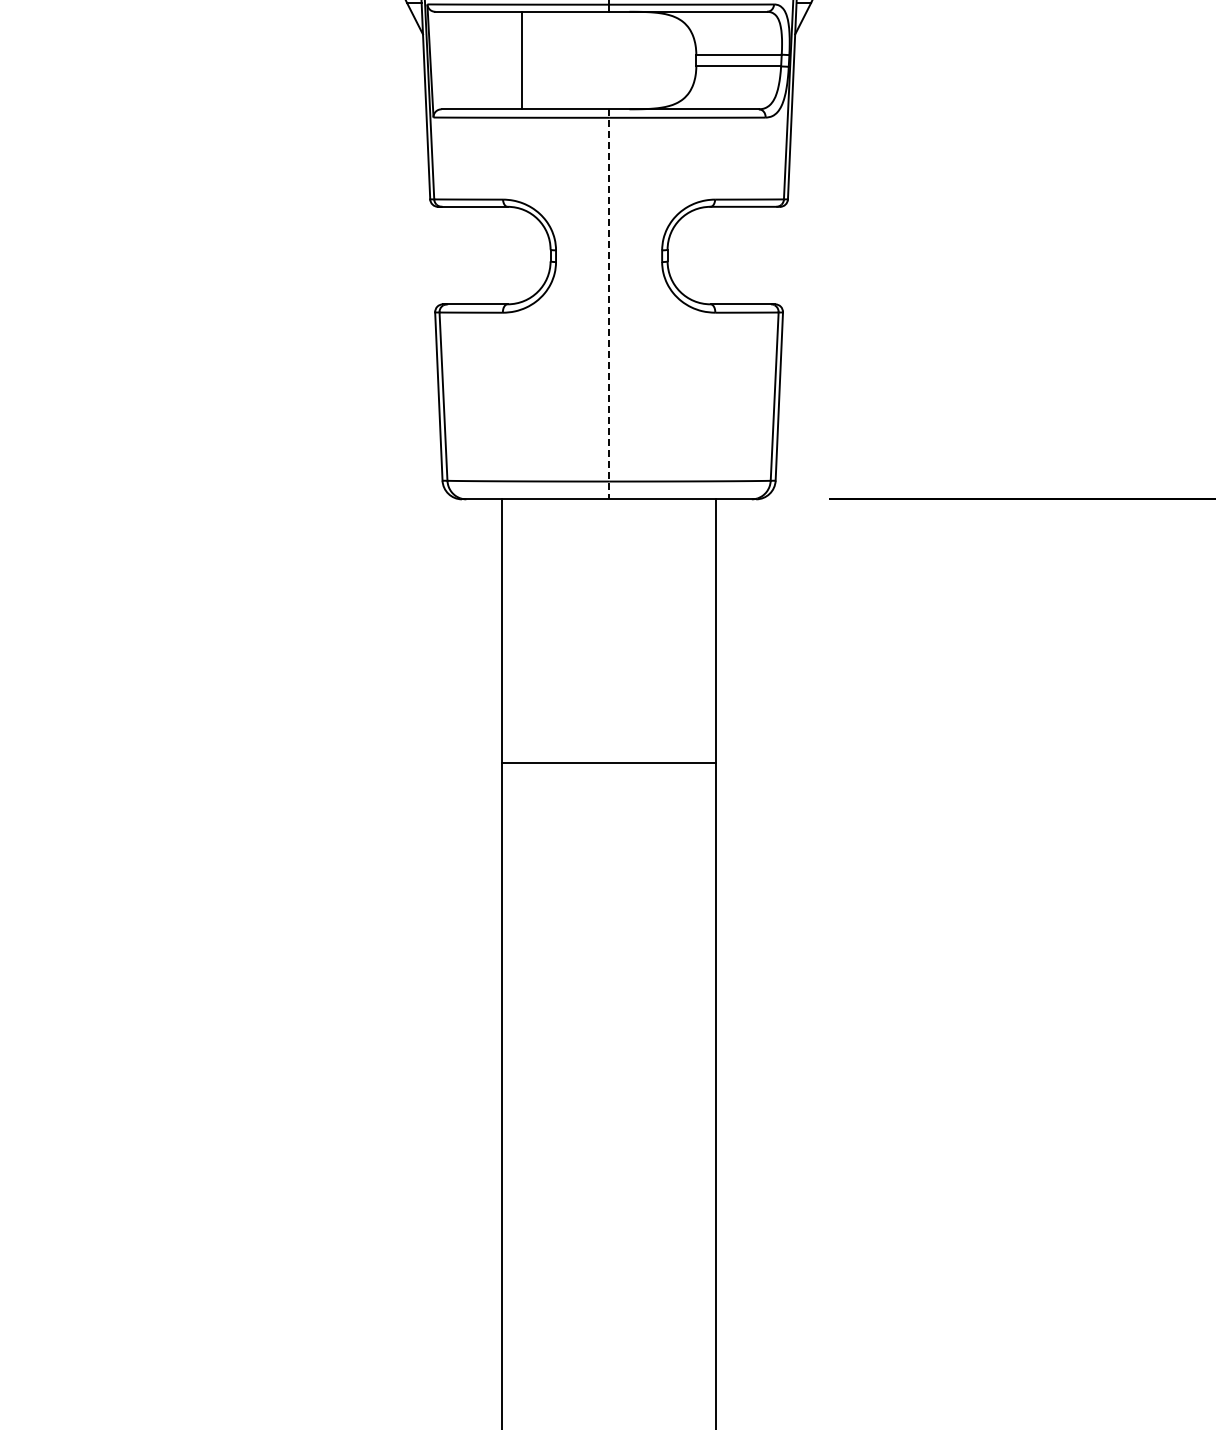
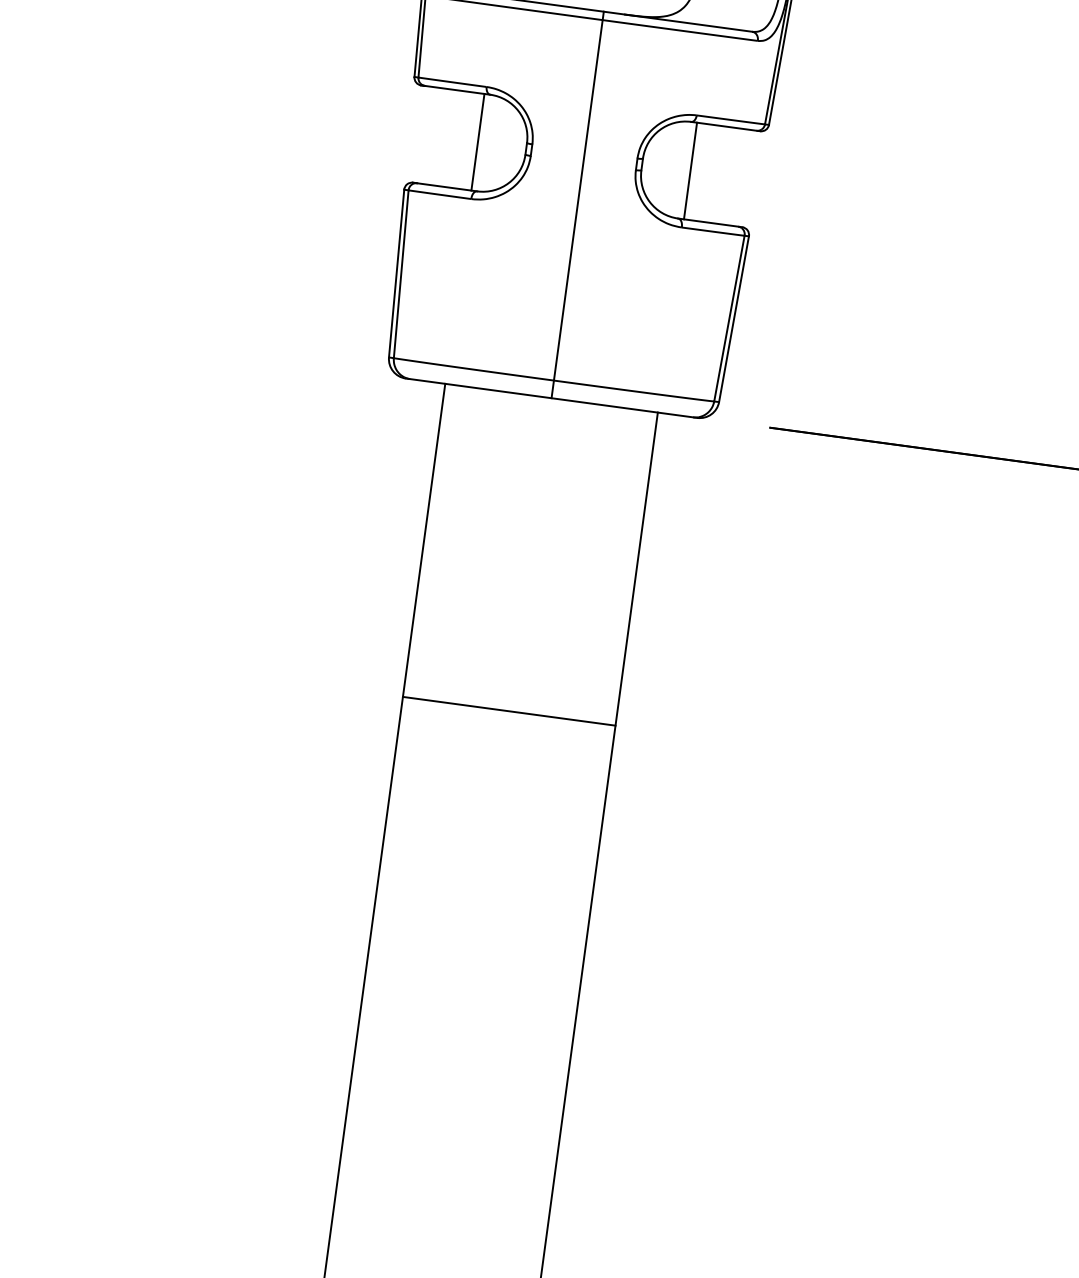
line: (501, 255) -> (477, 142), added
line: (716, 255) -> (690, 170), added
line: (609, 304) -> (578, 205), dashed -> solid
line: (608, 763) -> (508, 711), moved

